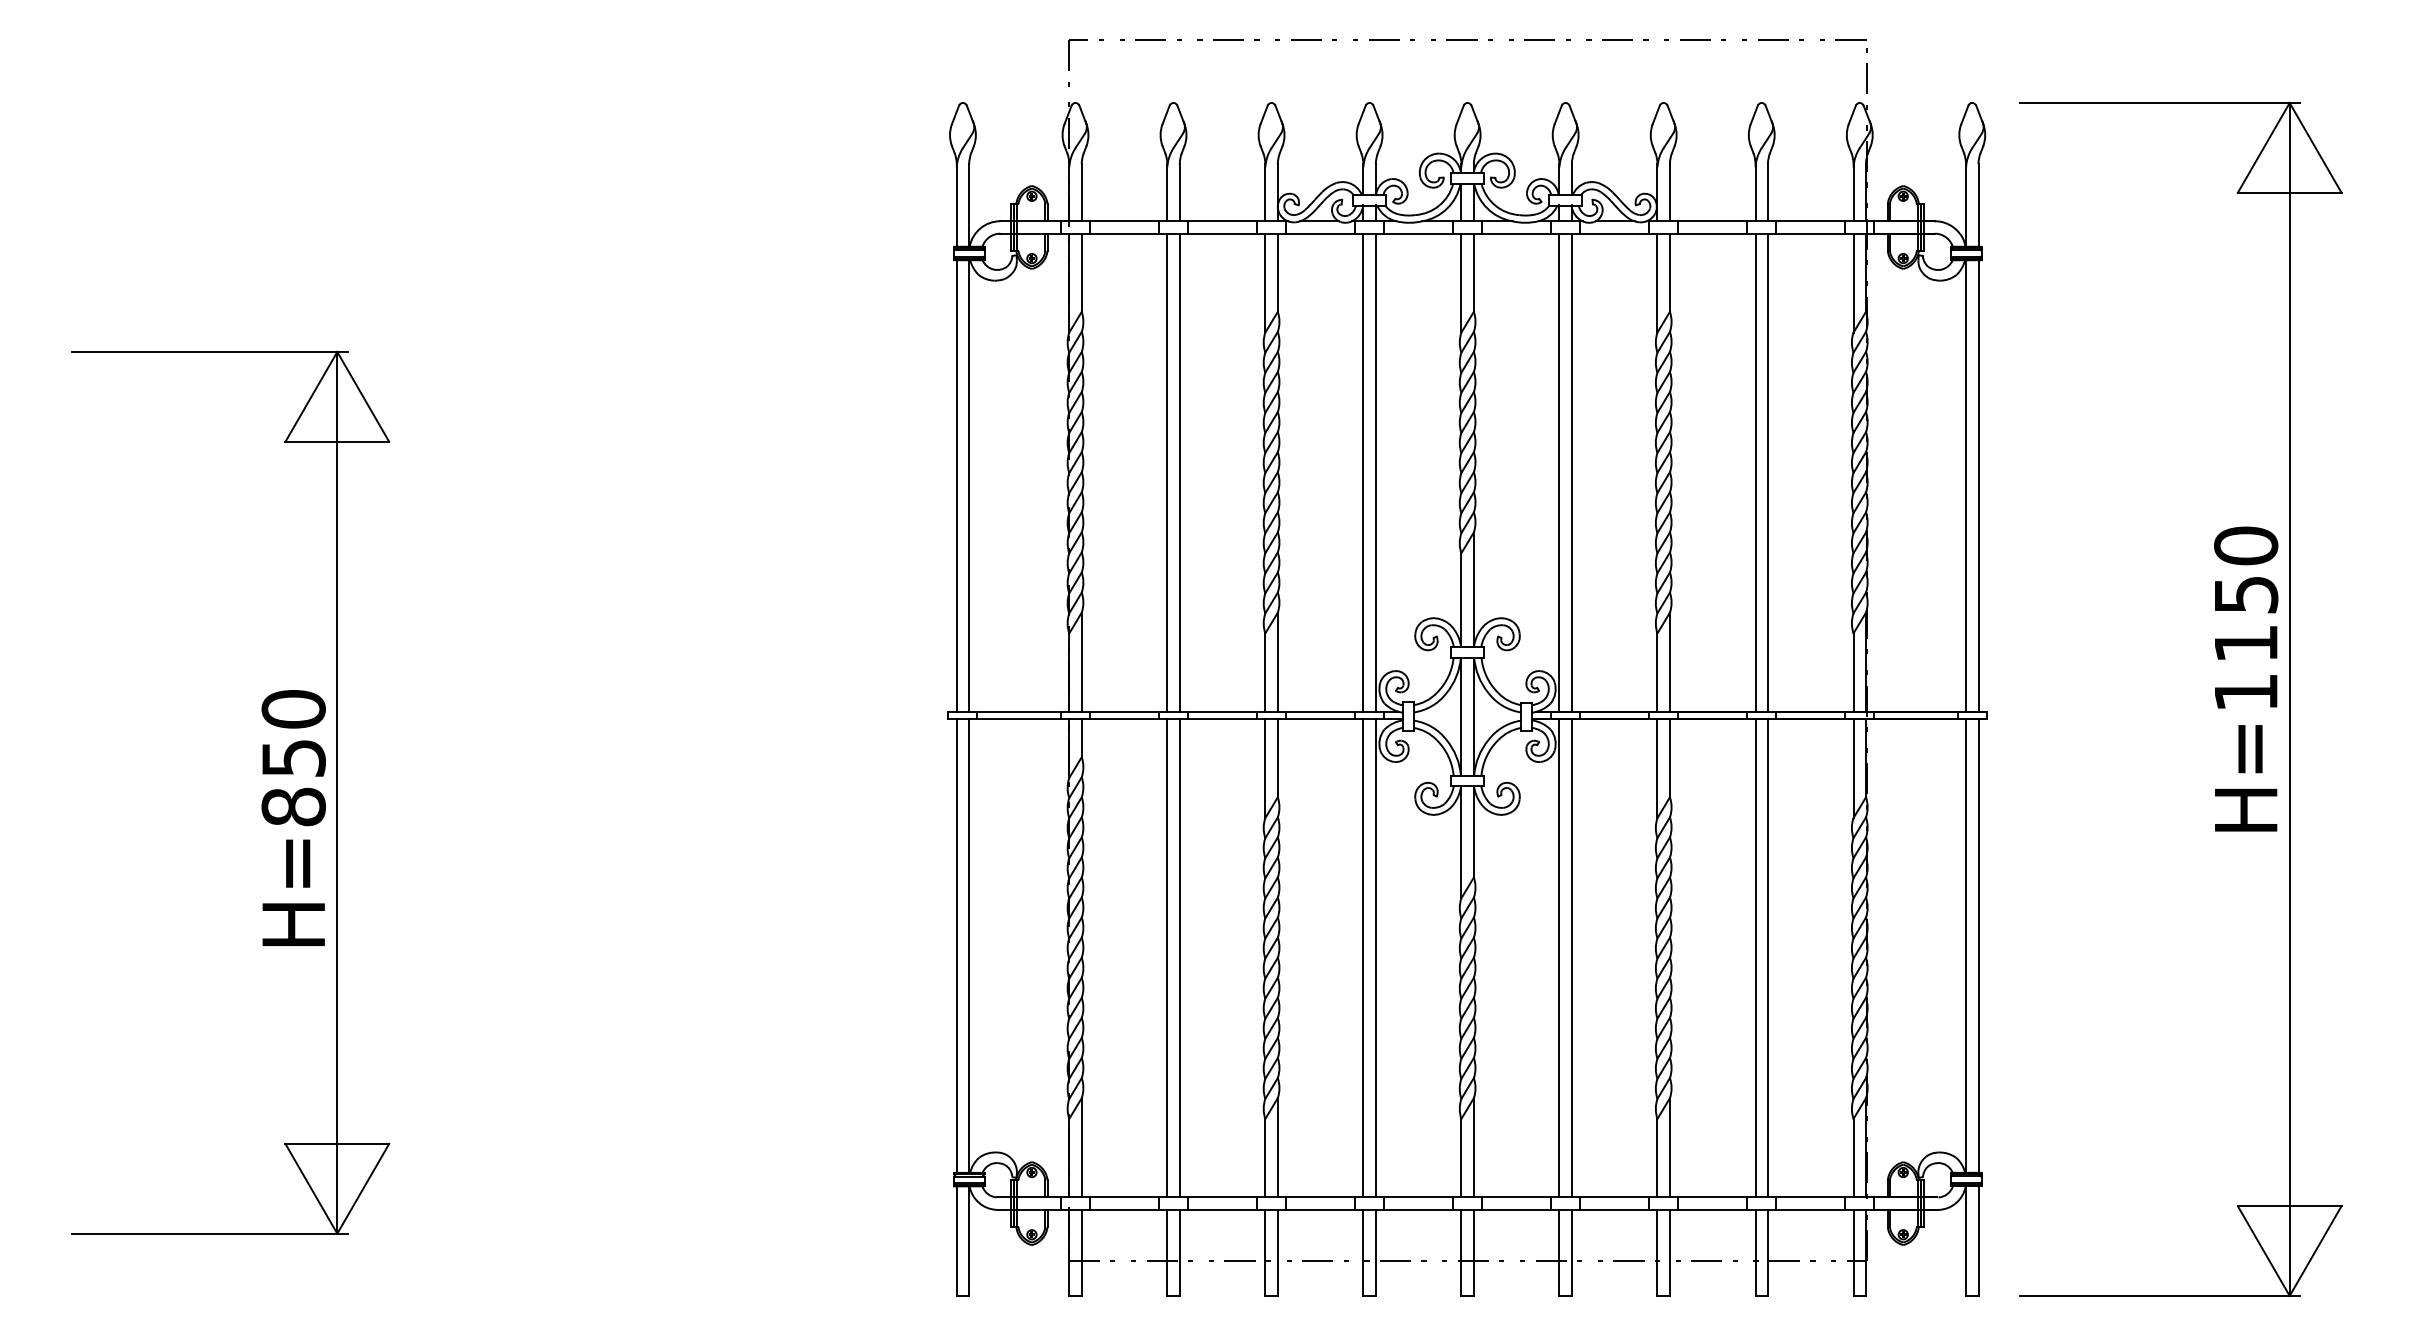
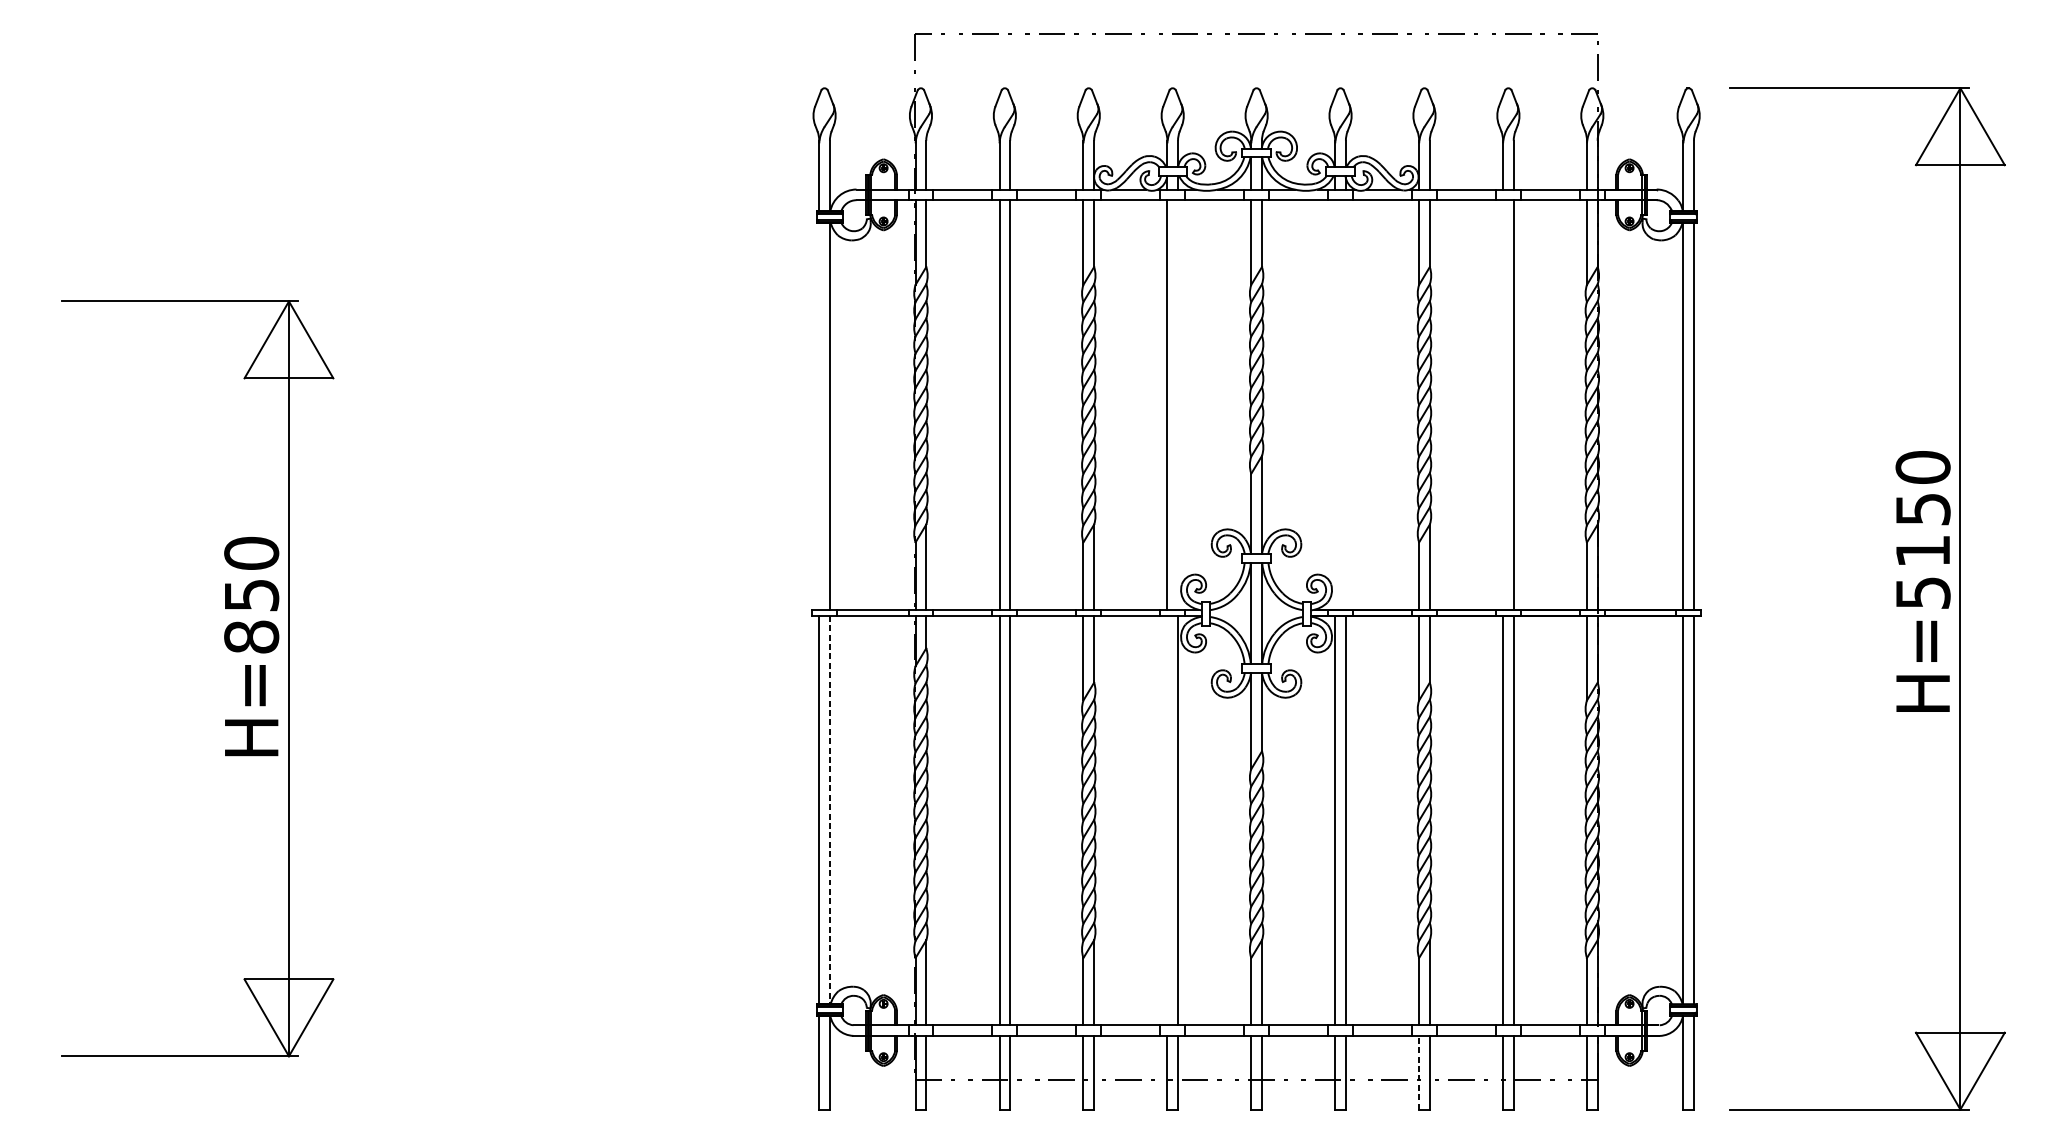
line: (1375, 472) -> (1177, 404), removed
line: (1559, 472) -> (1335, 404), removed
line: (1571, 472) -> (1345, 404), removed
line: (1755, 472) -> (1503, 404), removed
line: (956, 485) -> (819, 415), removed
text: (2246, 692) -> (1923, 592), H=1150 -> H=5150
text: (293, 817) -> (251, 646), moved
line: (969, 946) -> (830, 810), solid -> dashed
line: (1363, 958) -> (1167, 820), removed
line: (1657, 1252) -> (1419, 1072), solid -> dashed

